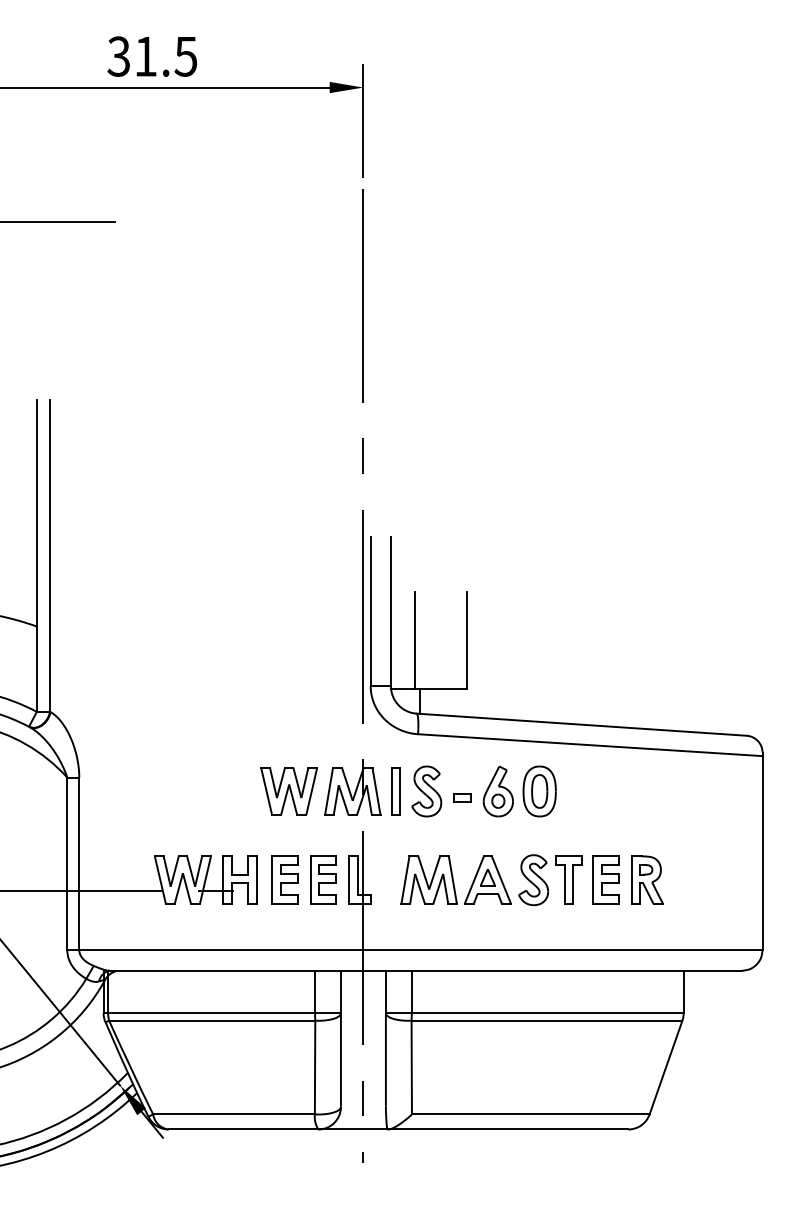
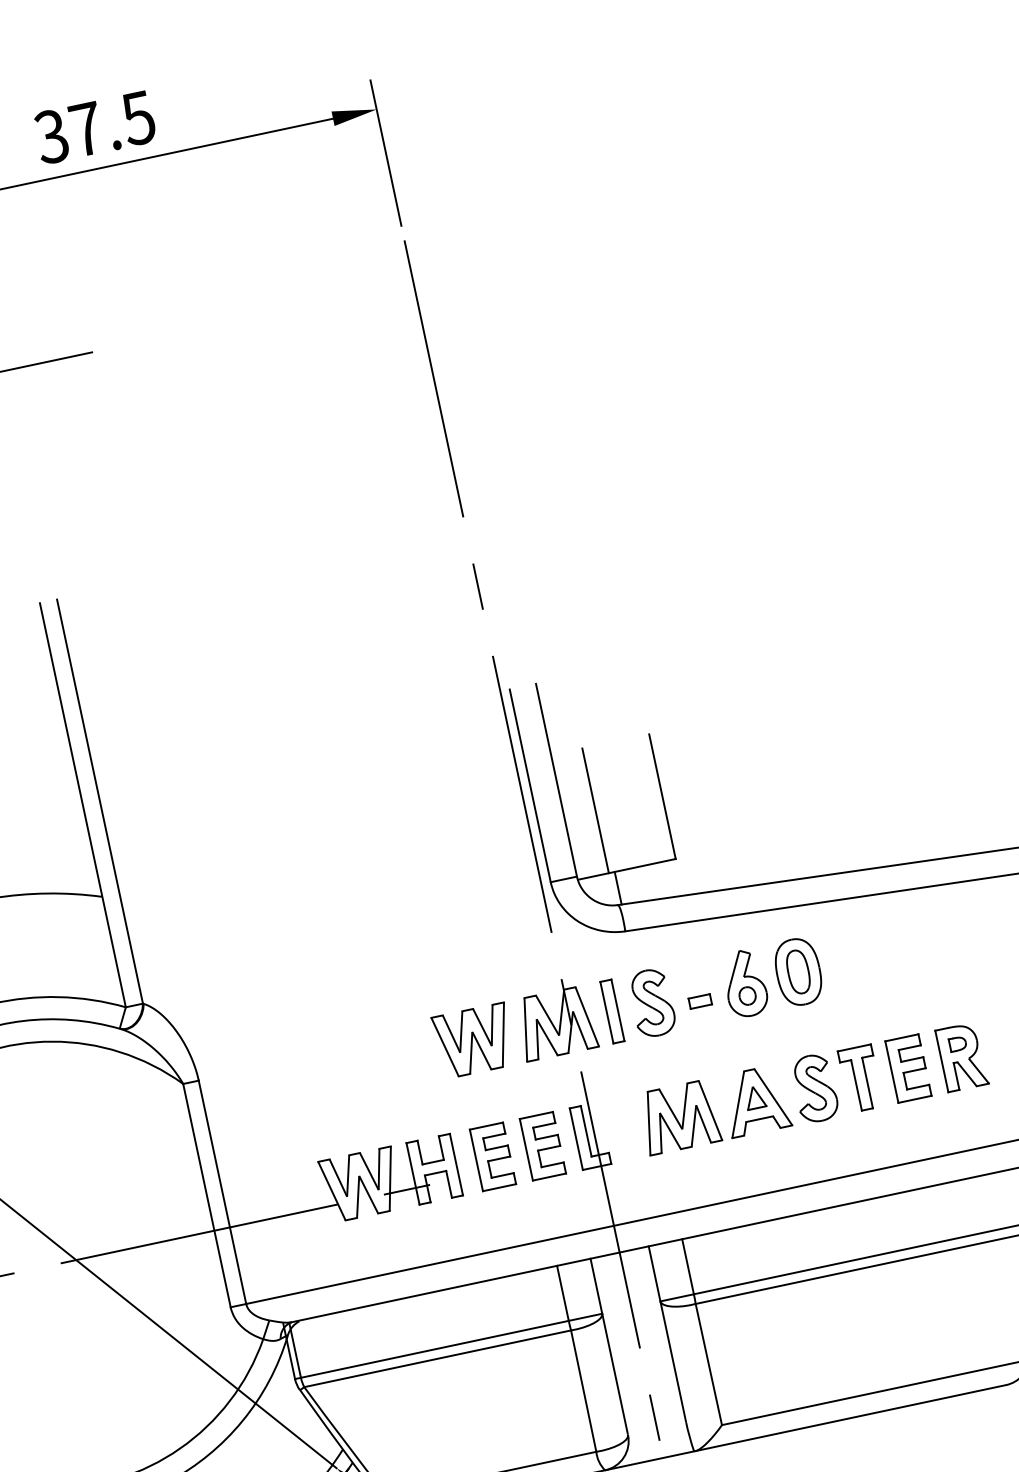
text: (146, 56) -> (87, 128), 31.5 -> 37.5

